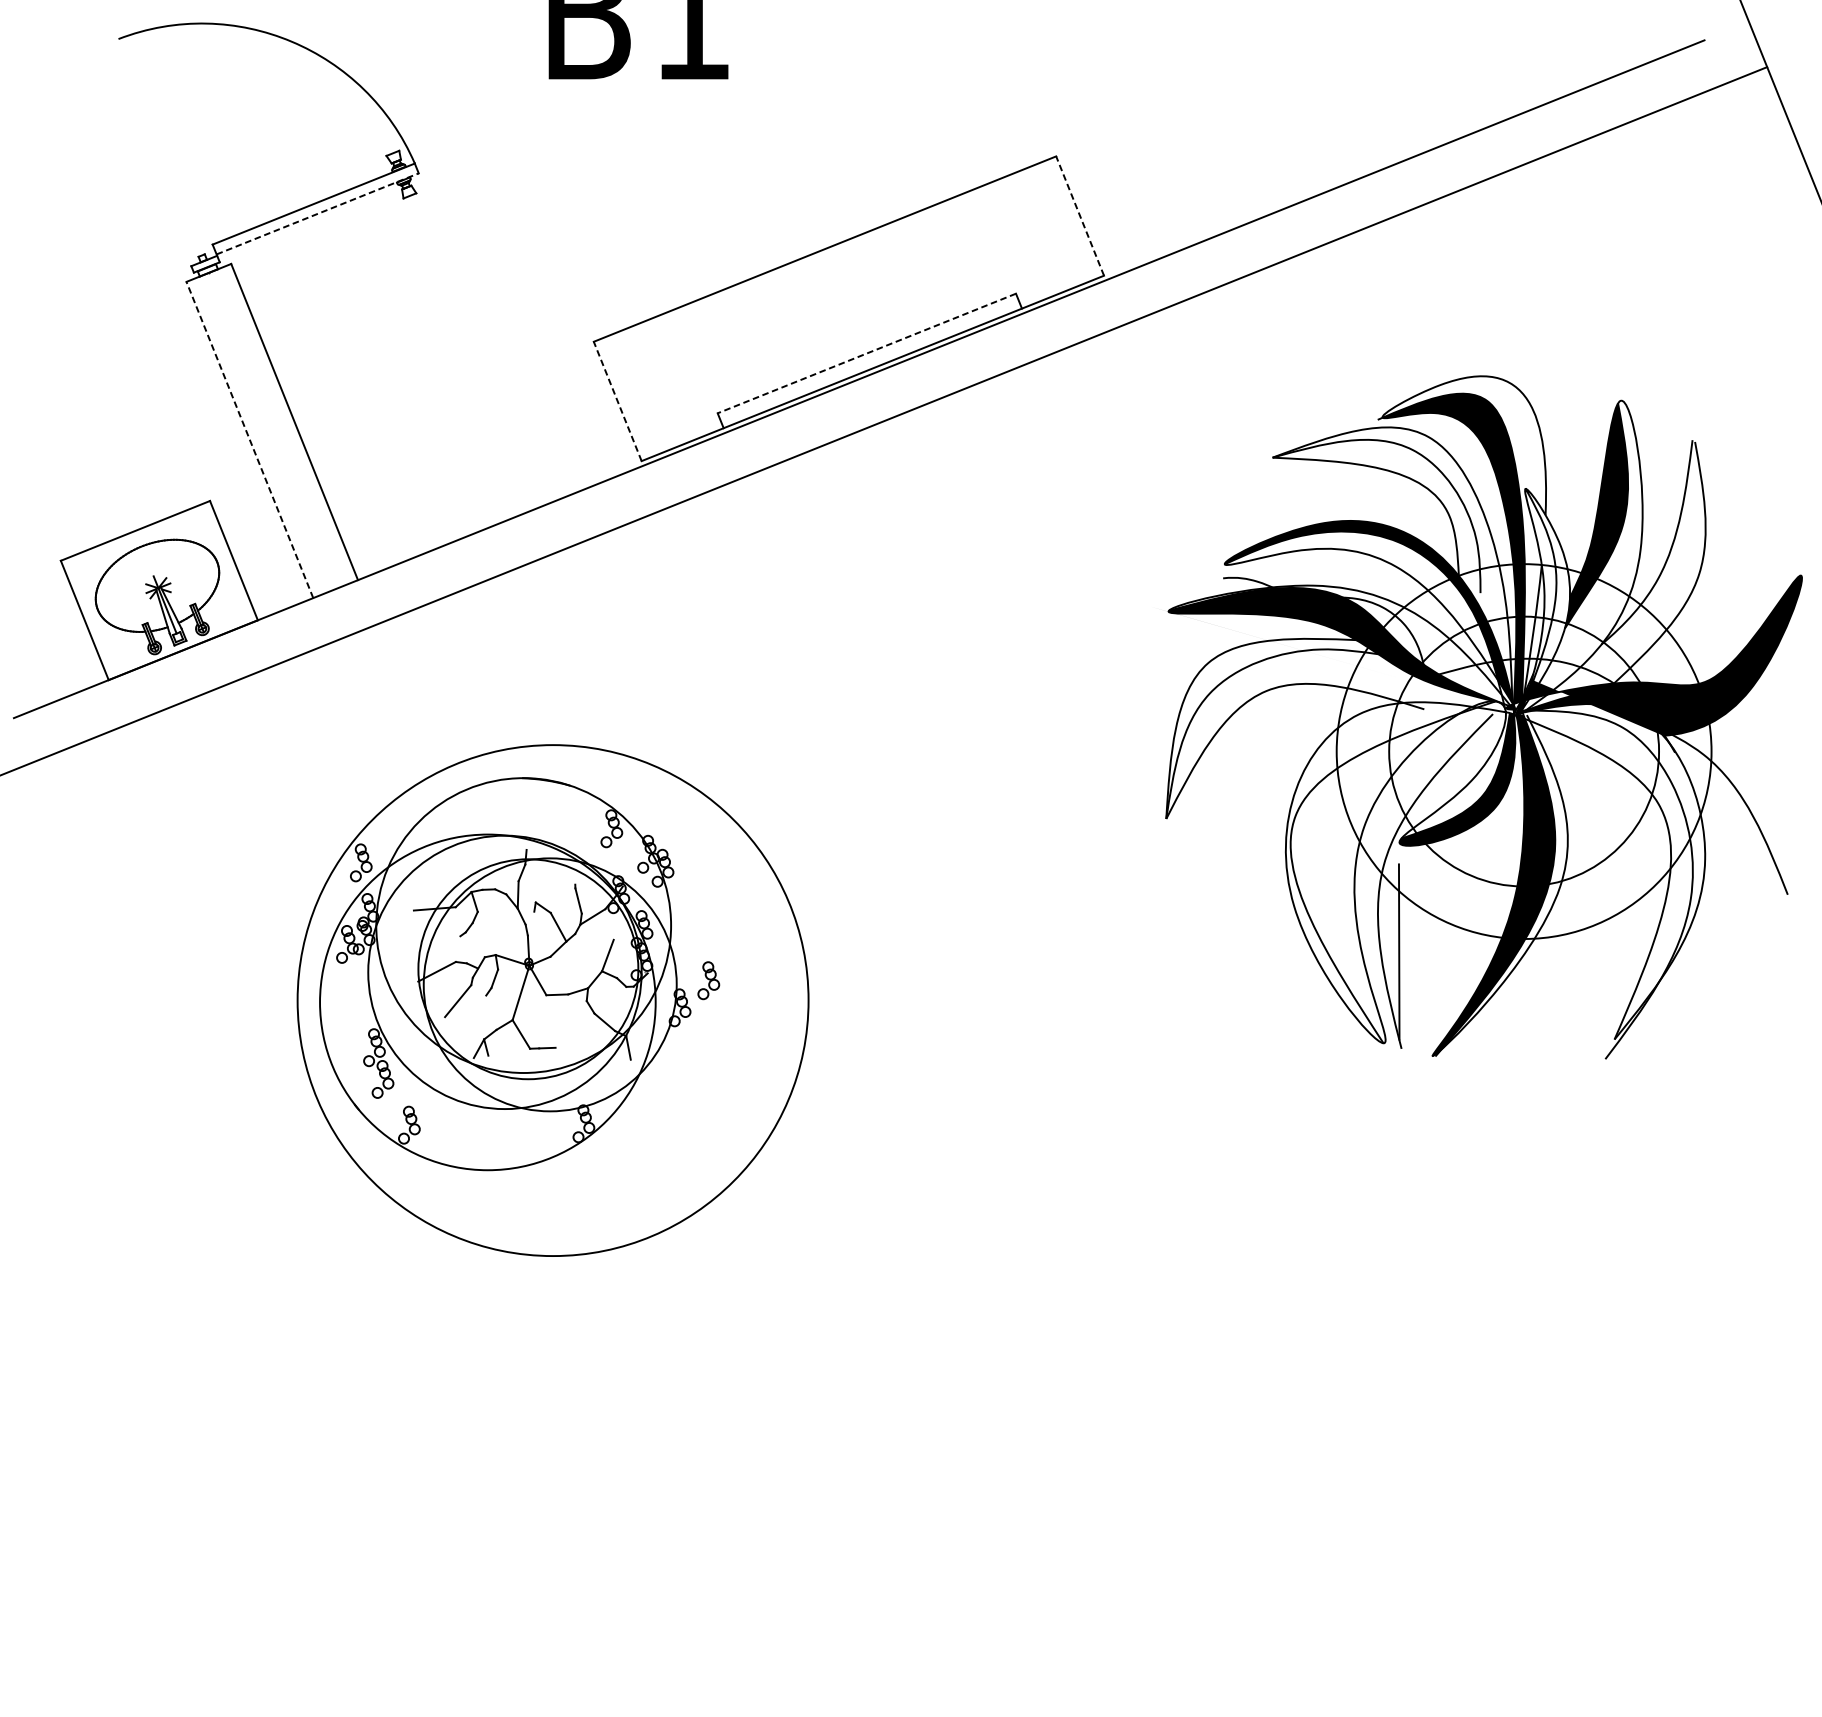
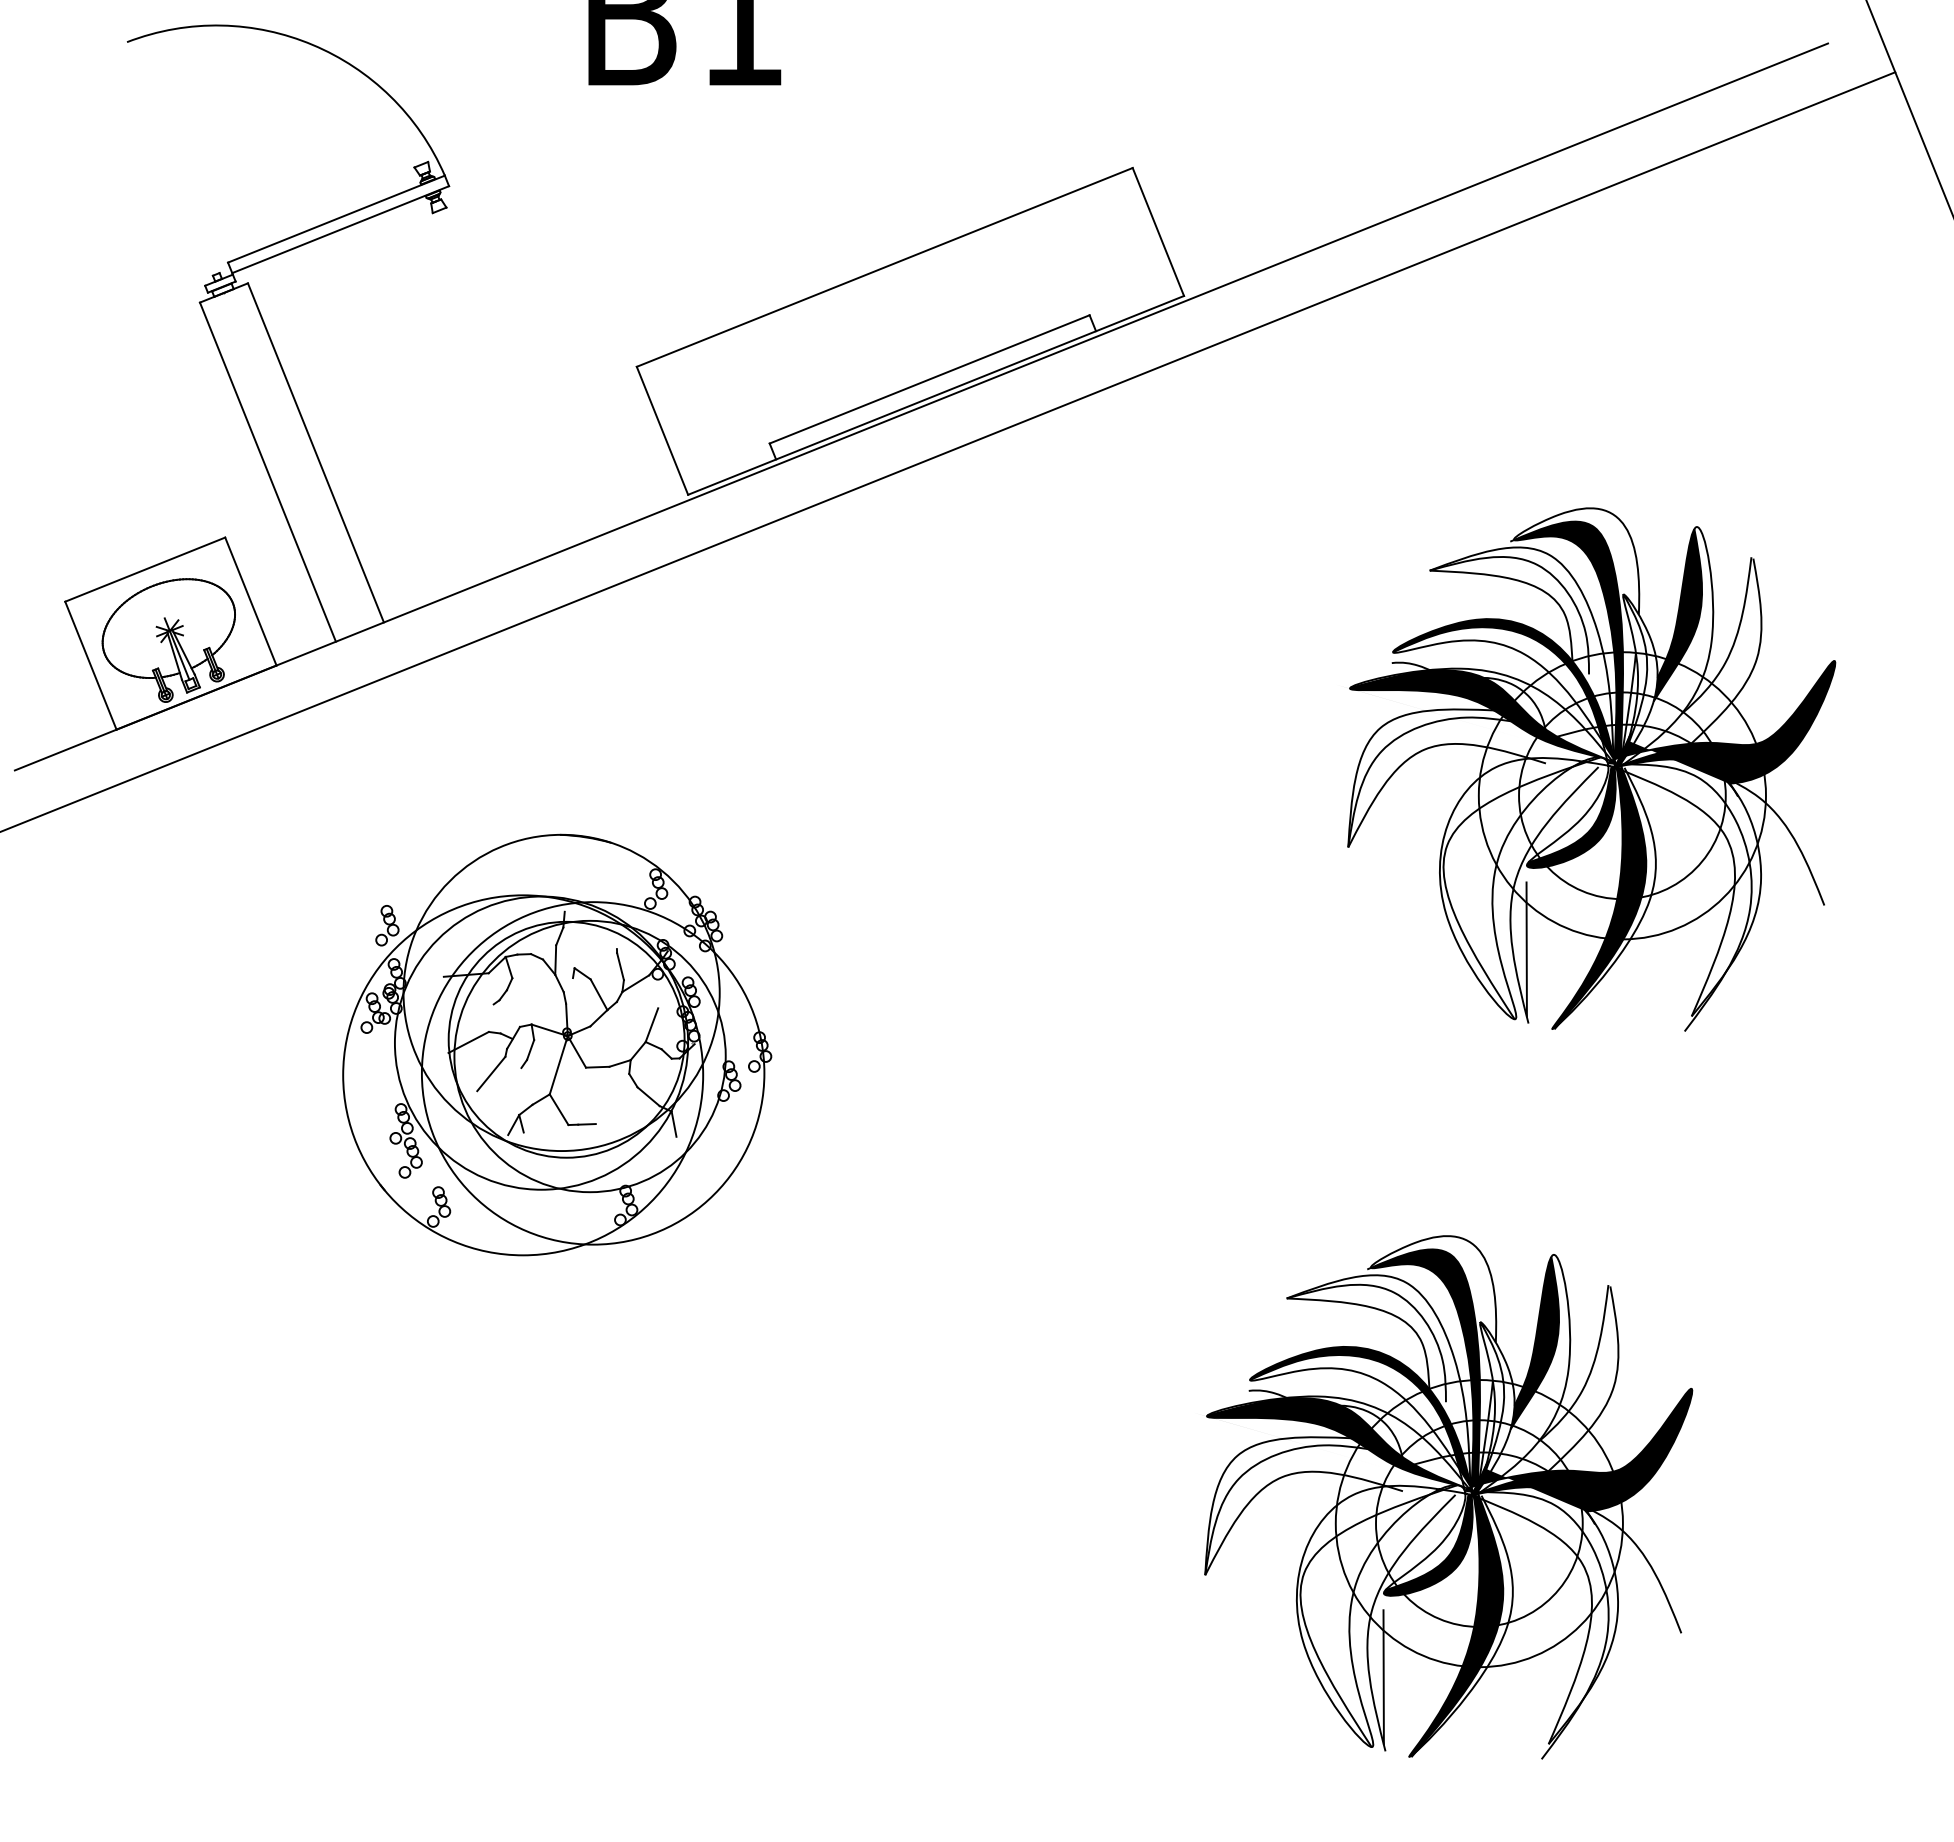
line: (317, 213) -> (340, 229), dashed -> solid
line: (1080, 216) -> (1158, 232), dashed -> solid
line: (866, 353) -> (929, 379), dashed -> solid
line: (617, 401) -> (662, 430), dashed -> solid
line: (249, 440) -> (267, 472), dashed -> solid
part: (1483, 717) -> (1591, 769), size x0.71
circle: (552, 1000) -> (592, 1073), size x0.62
part: (1350, 1396) -> (1448, 1497), added

